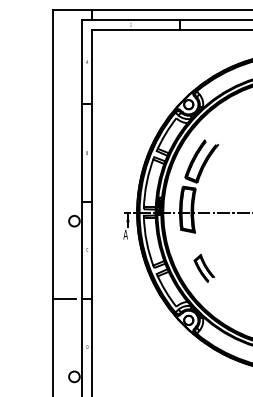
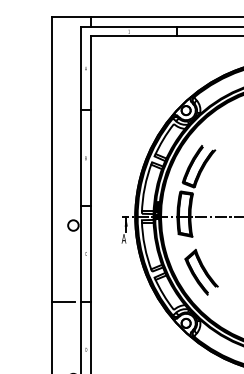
part: (204, 268) -> (201, 272), size x1.67

